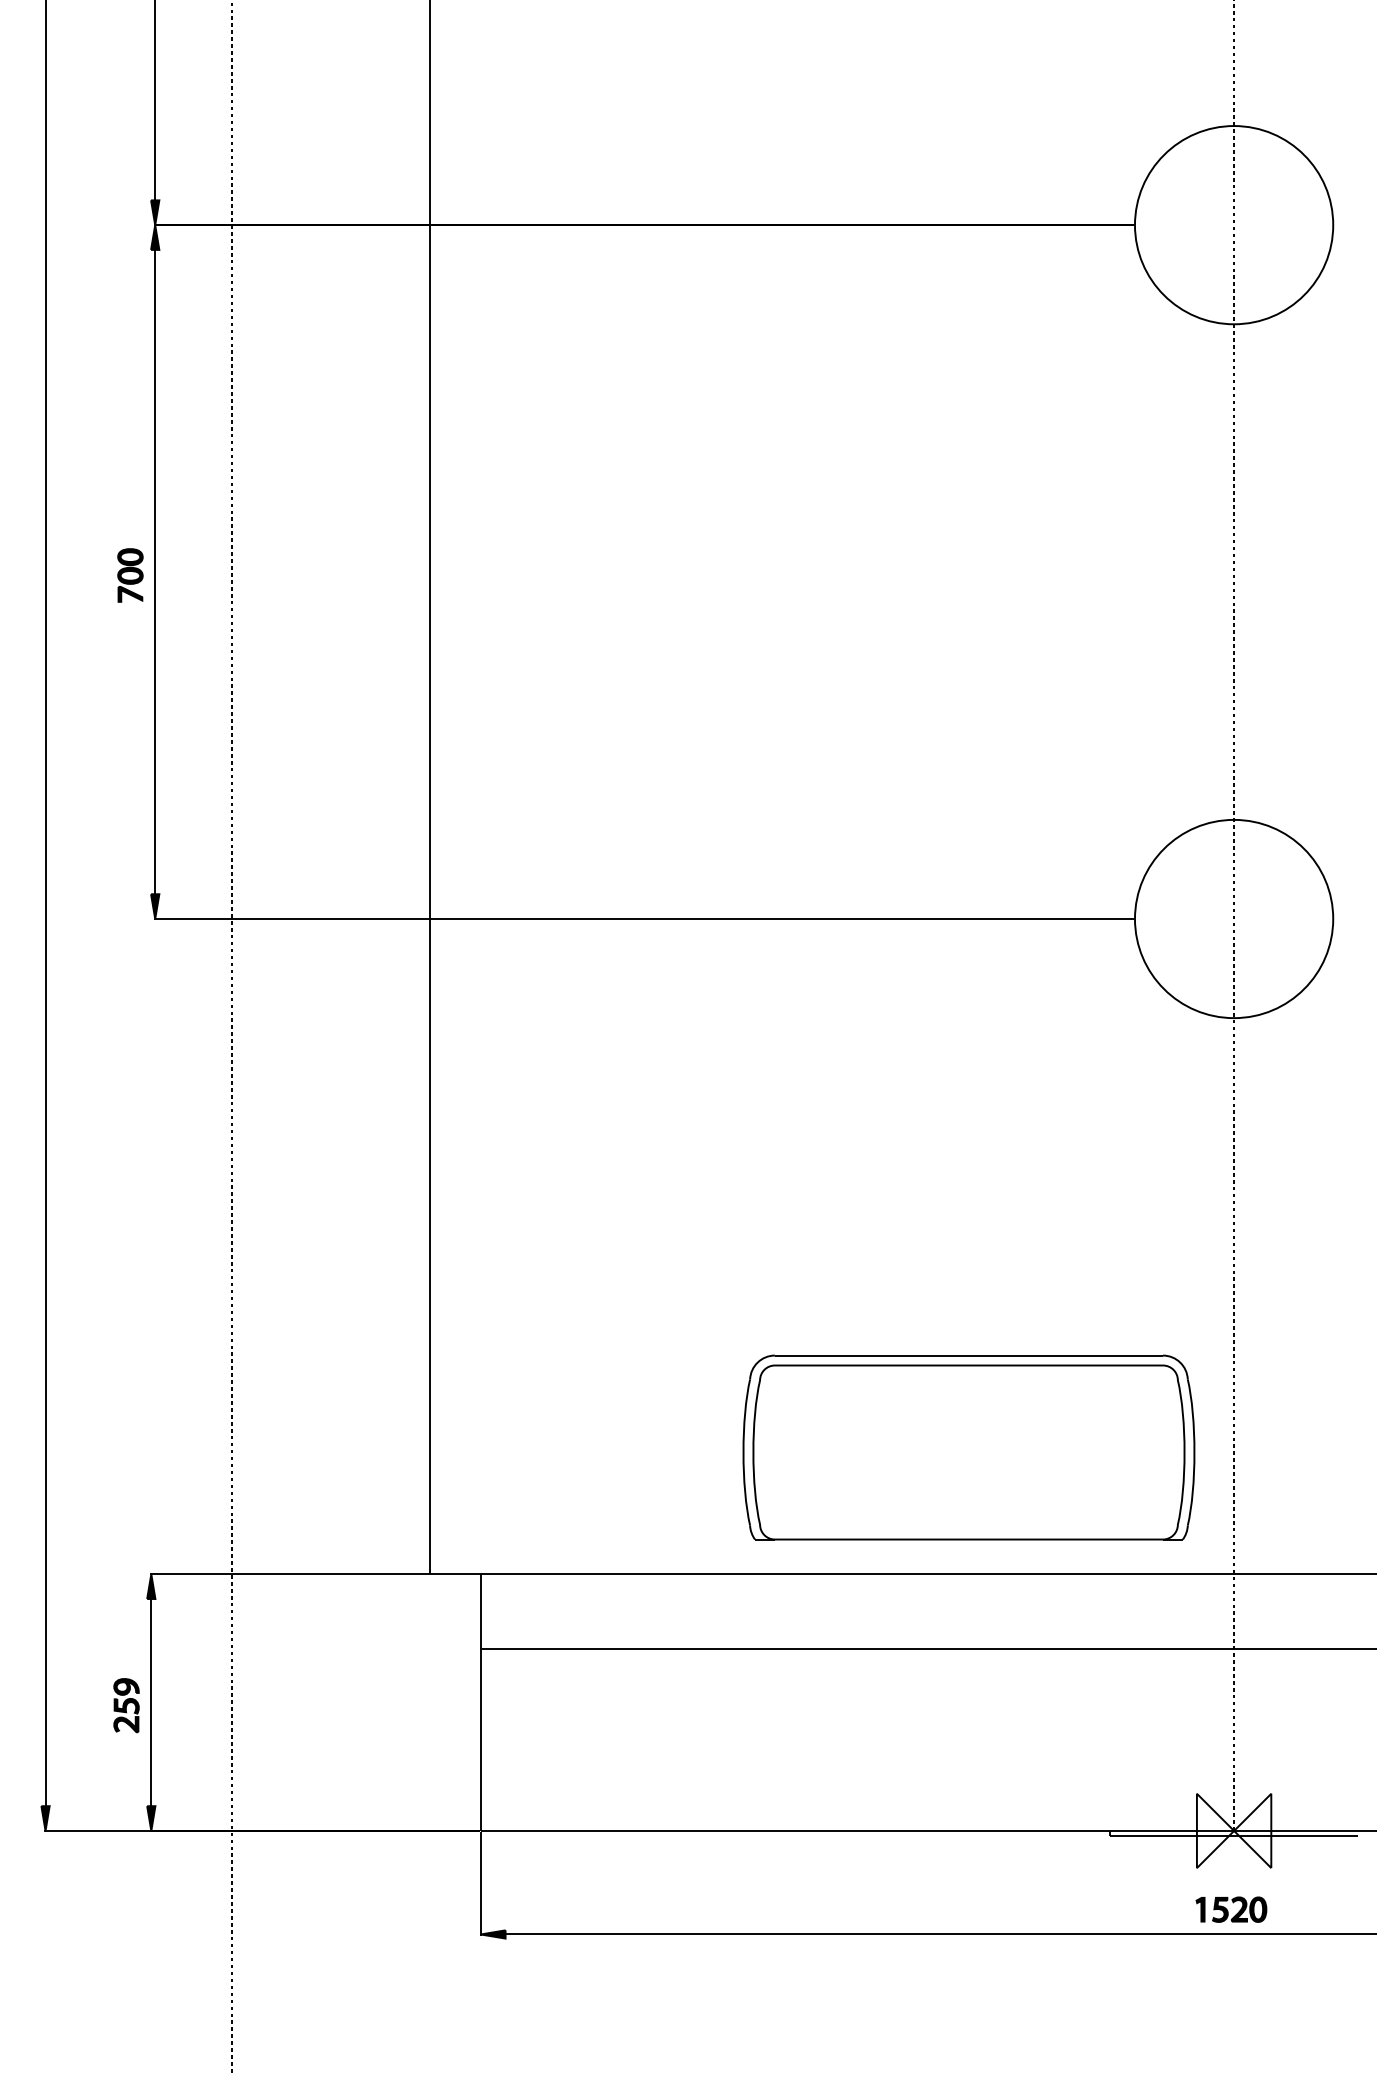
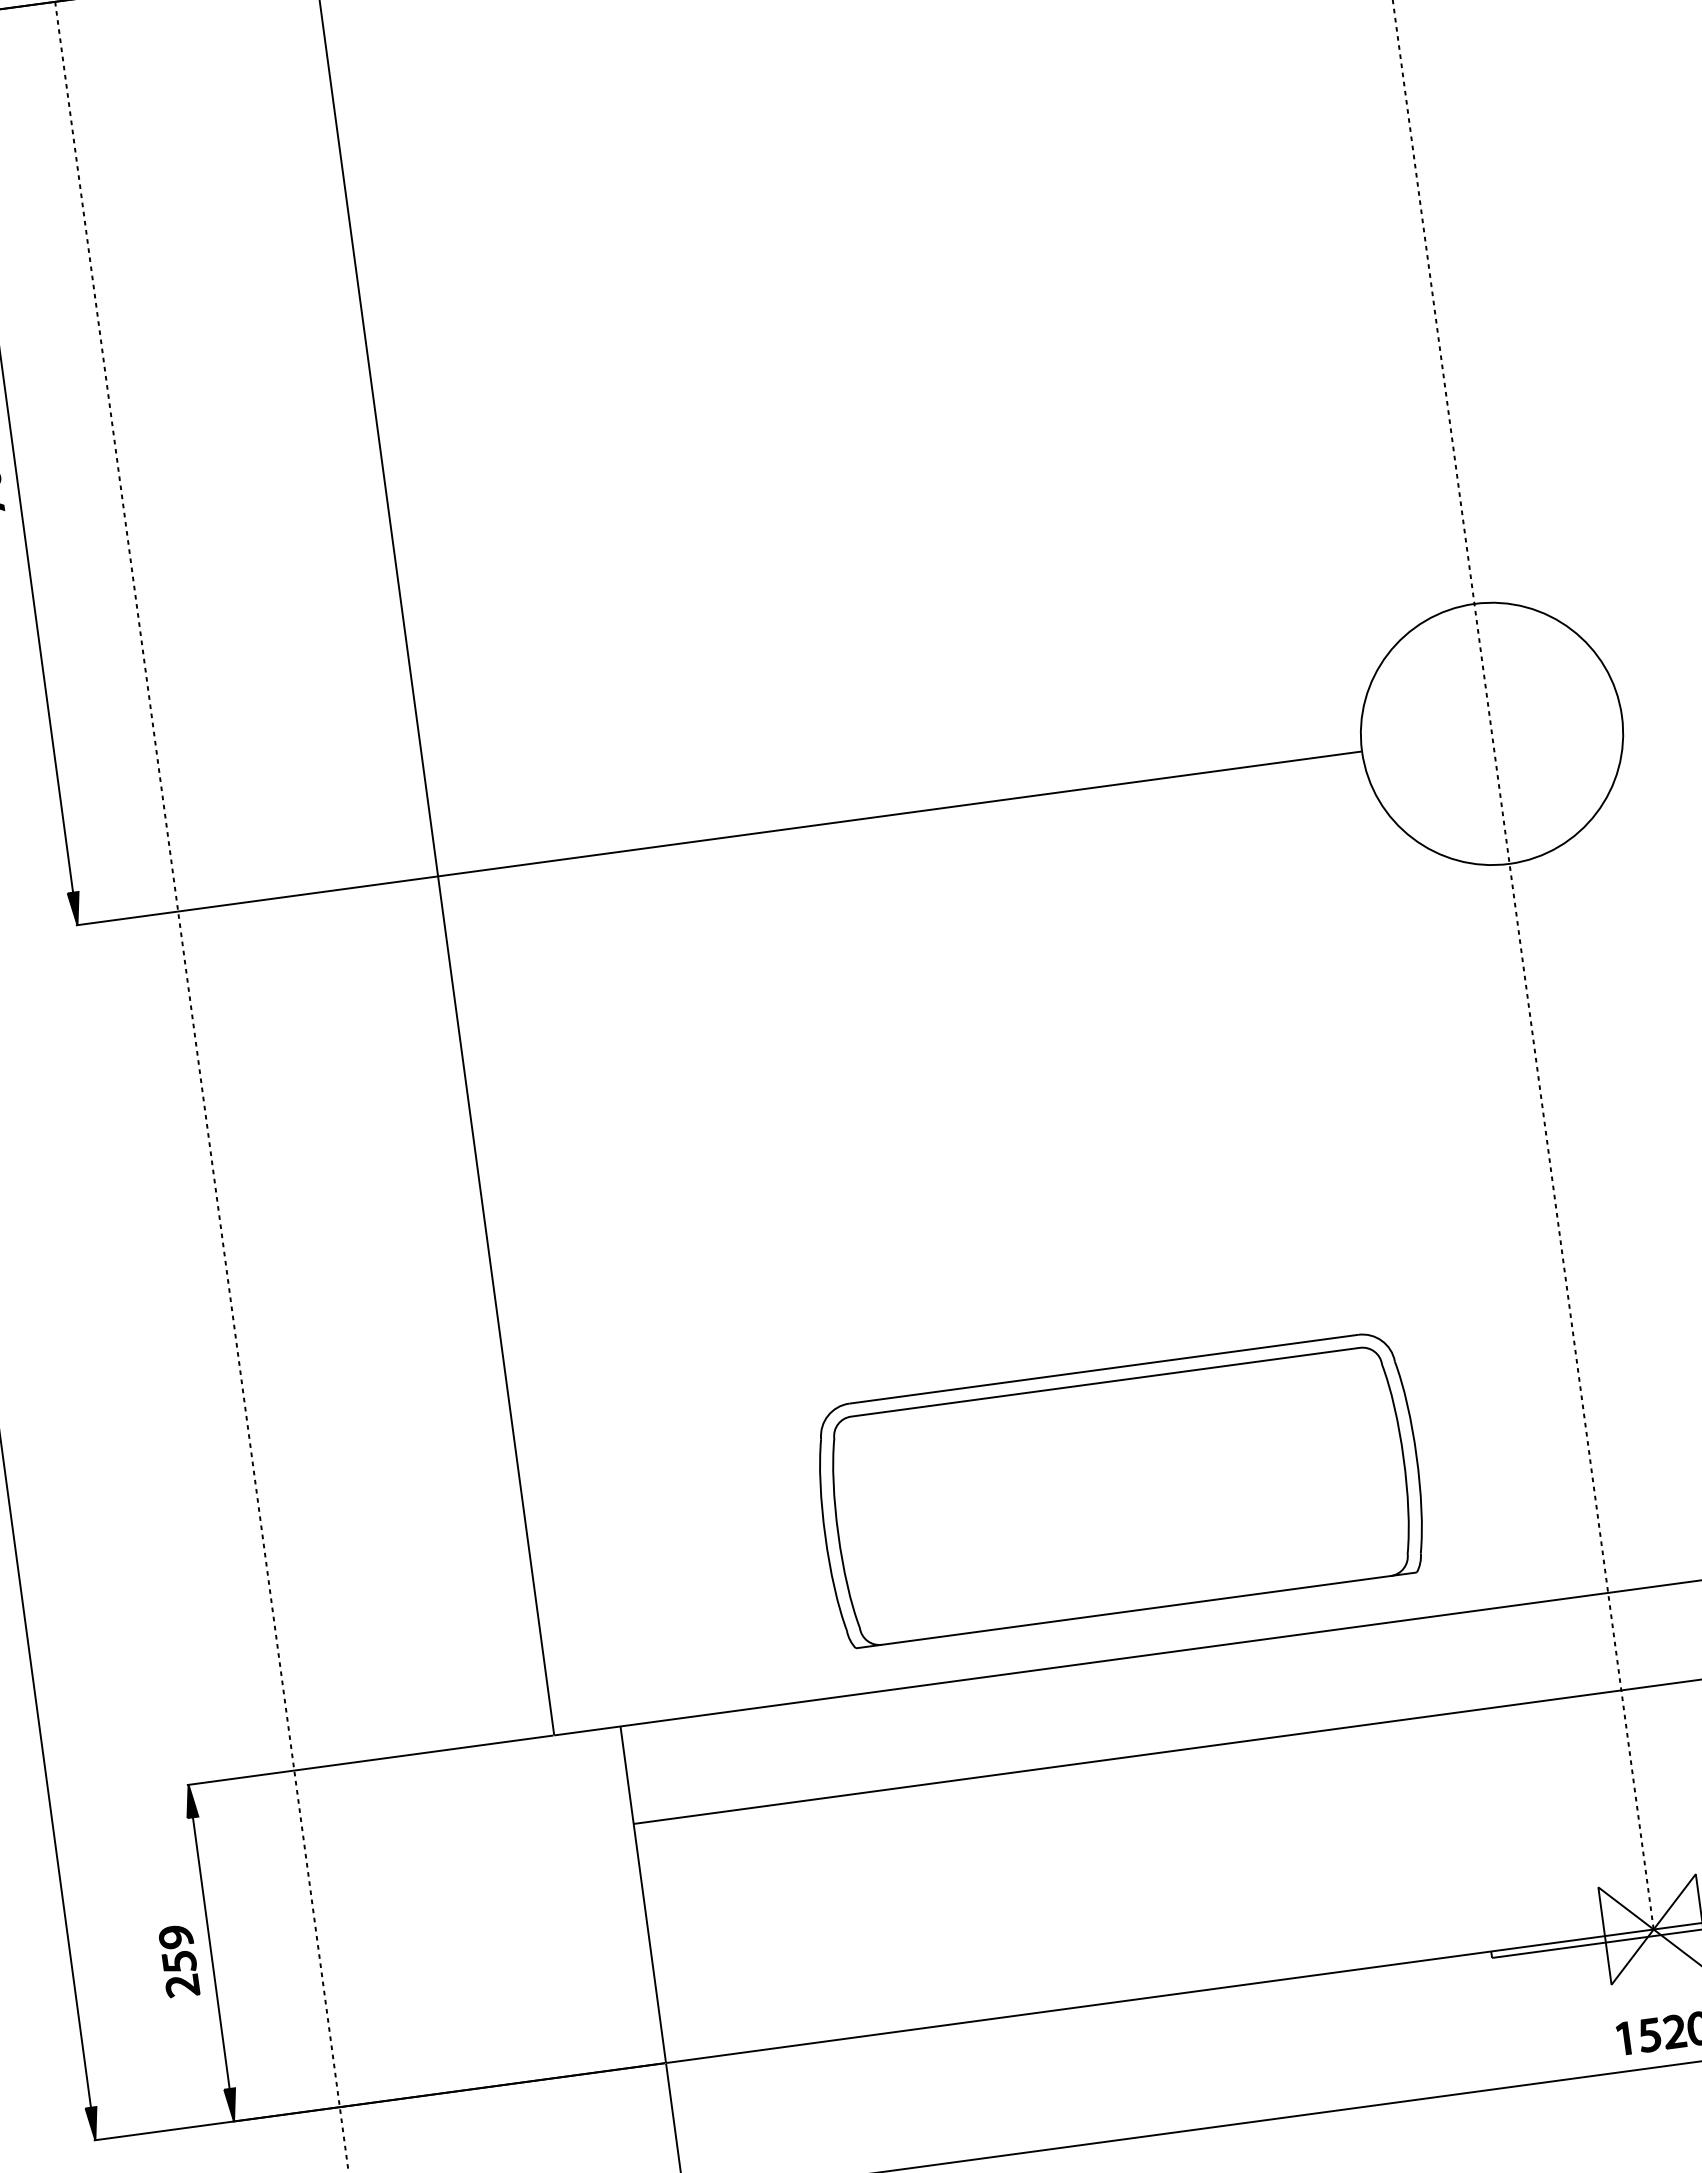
part: (968, 1447) -> (1119, 1489), moved

